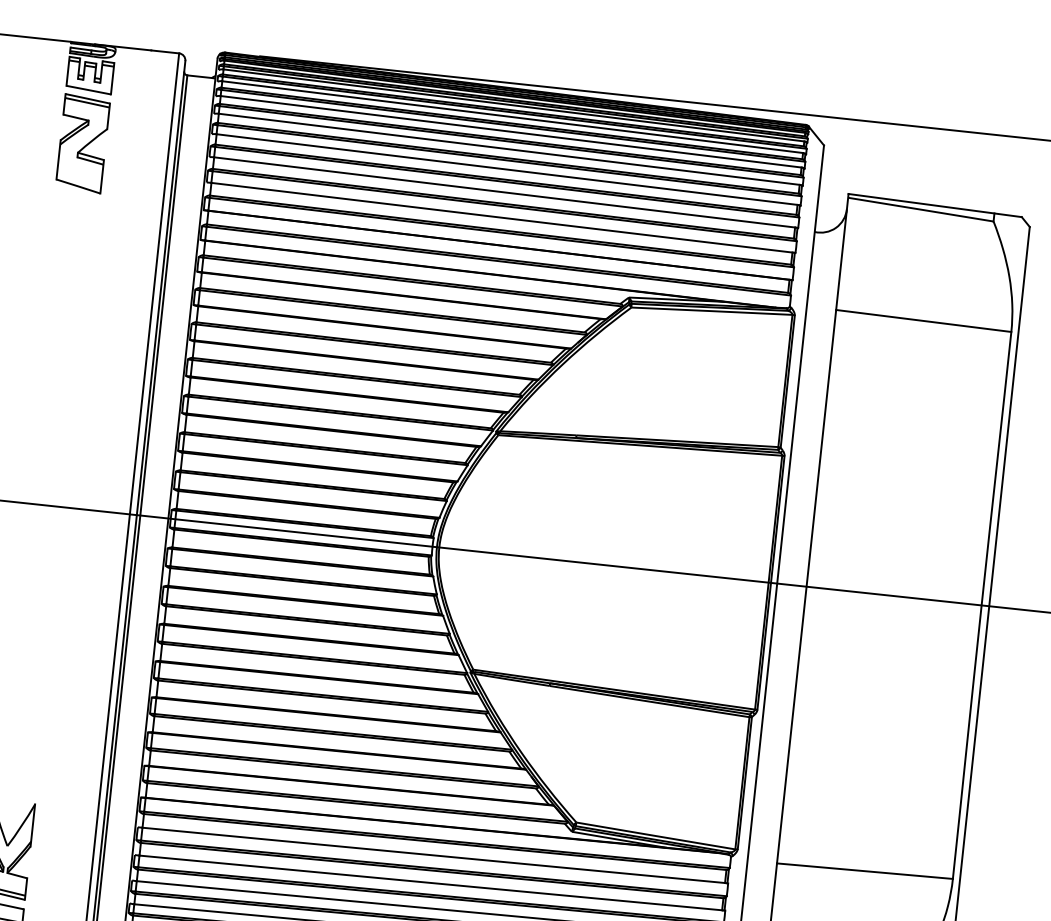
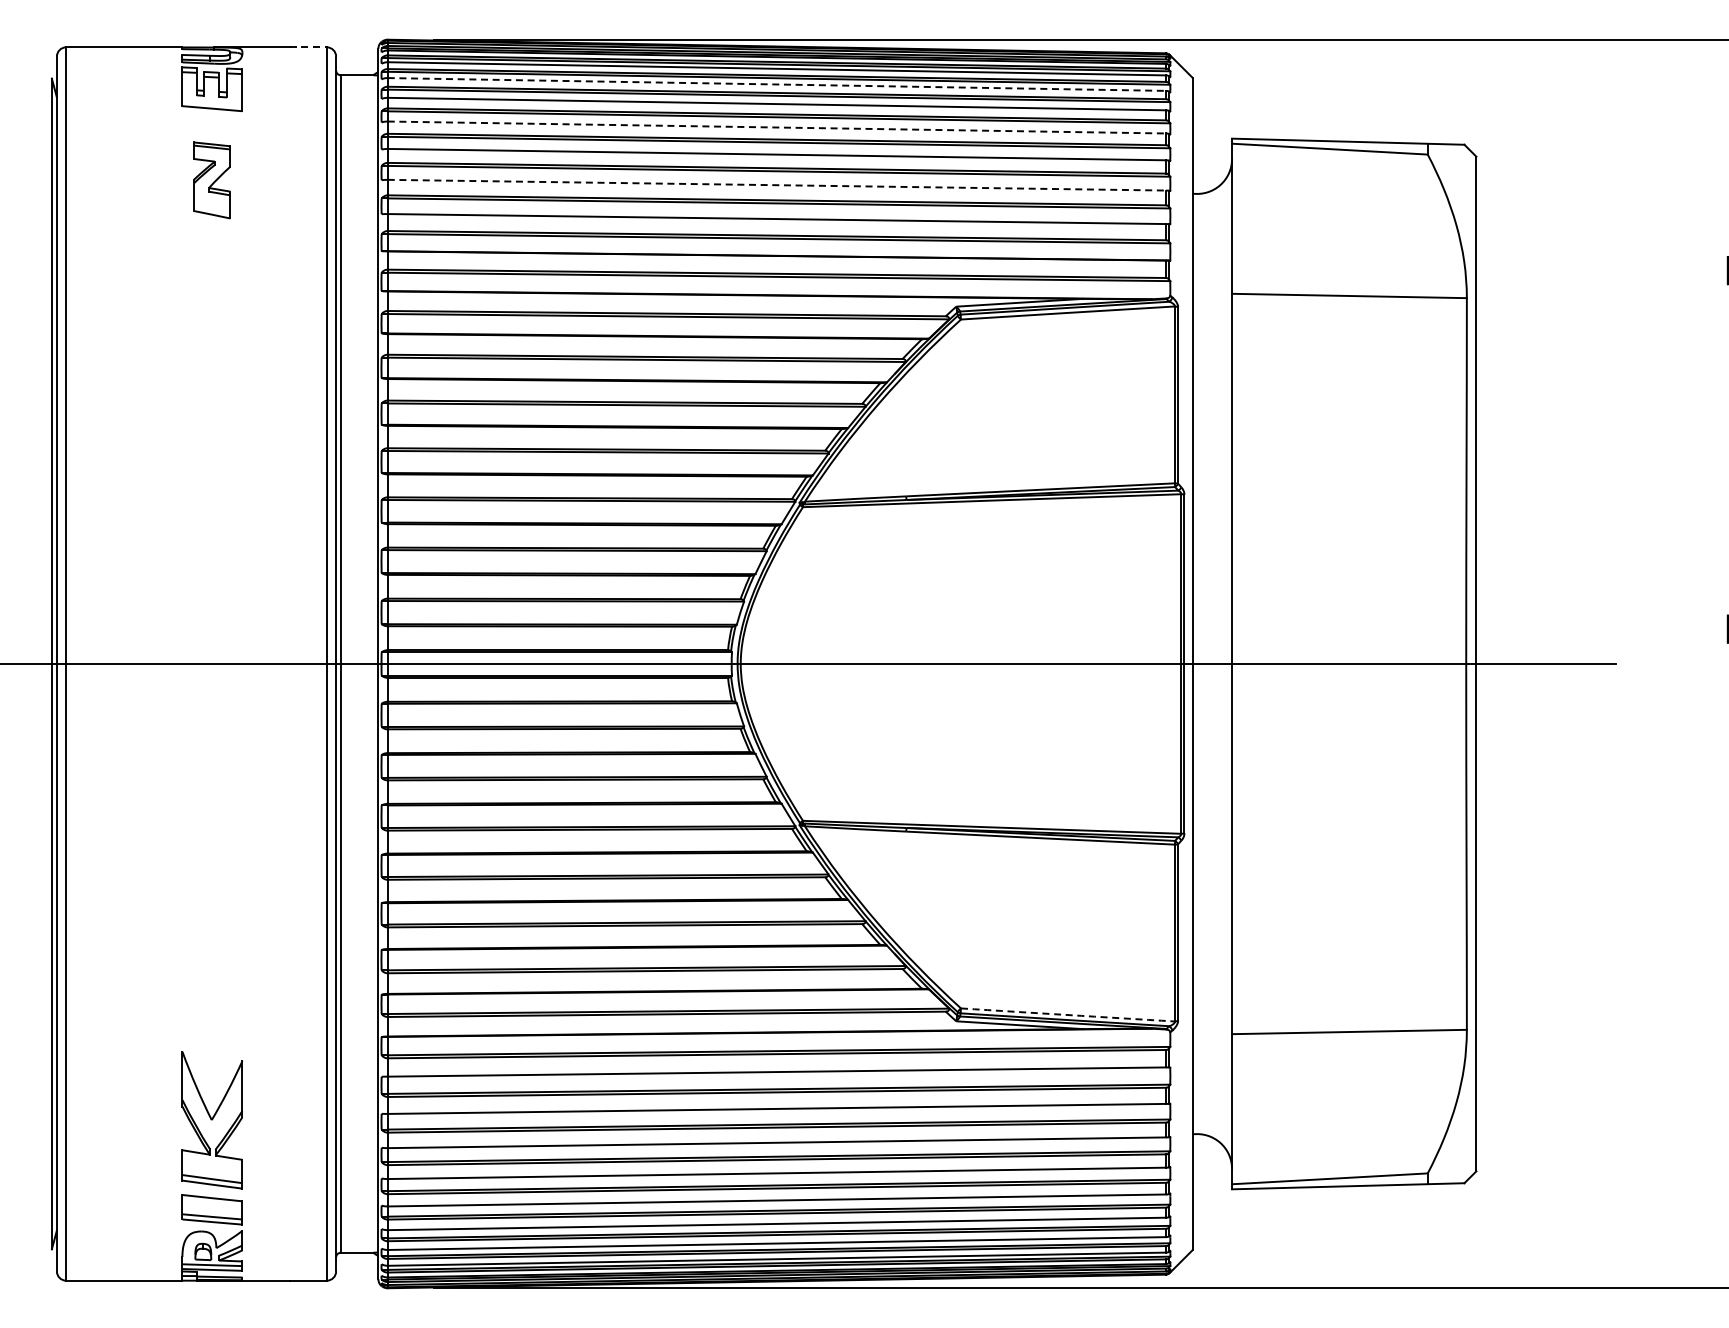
line: (165, 52) -> (308, 47), solid -> dashed
line: (513, 117) -> (777, 84), solid -> dashed
part: (82, 143) -> (211, 180), size x0.6
line: (509, 149) -> (777, 127), solid -> dashed
line: (505, 192) -> (777, 185), solid -> dashed
arc: (655, 836) -> (1067, 1015), solid -> dashed

